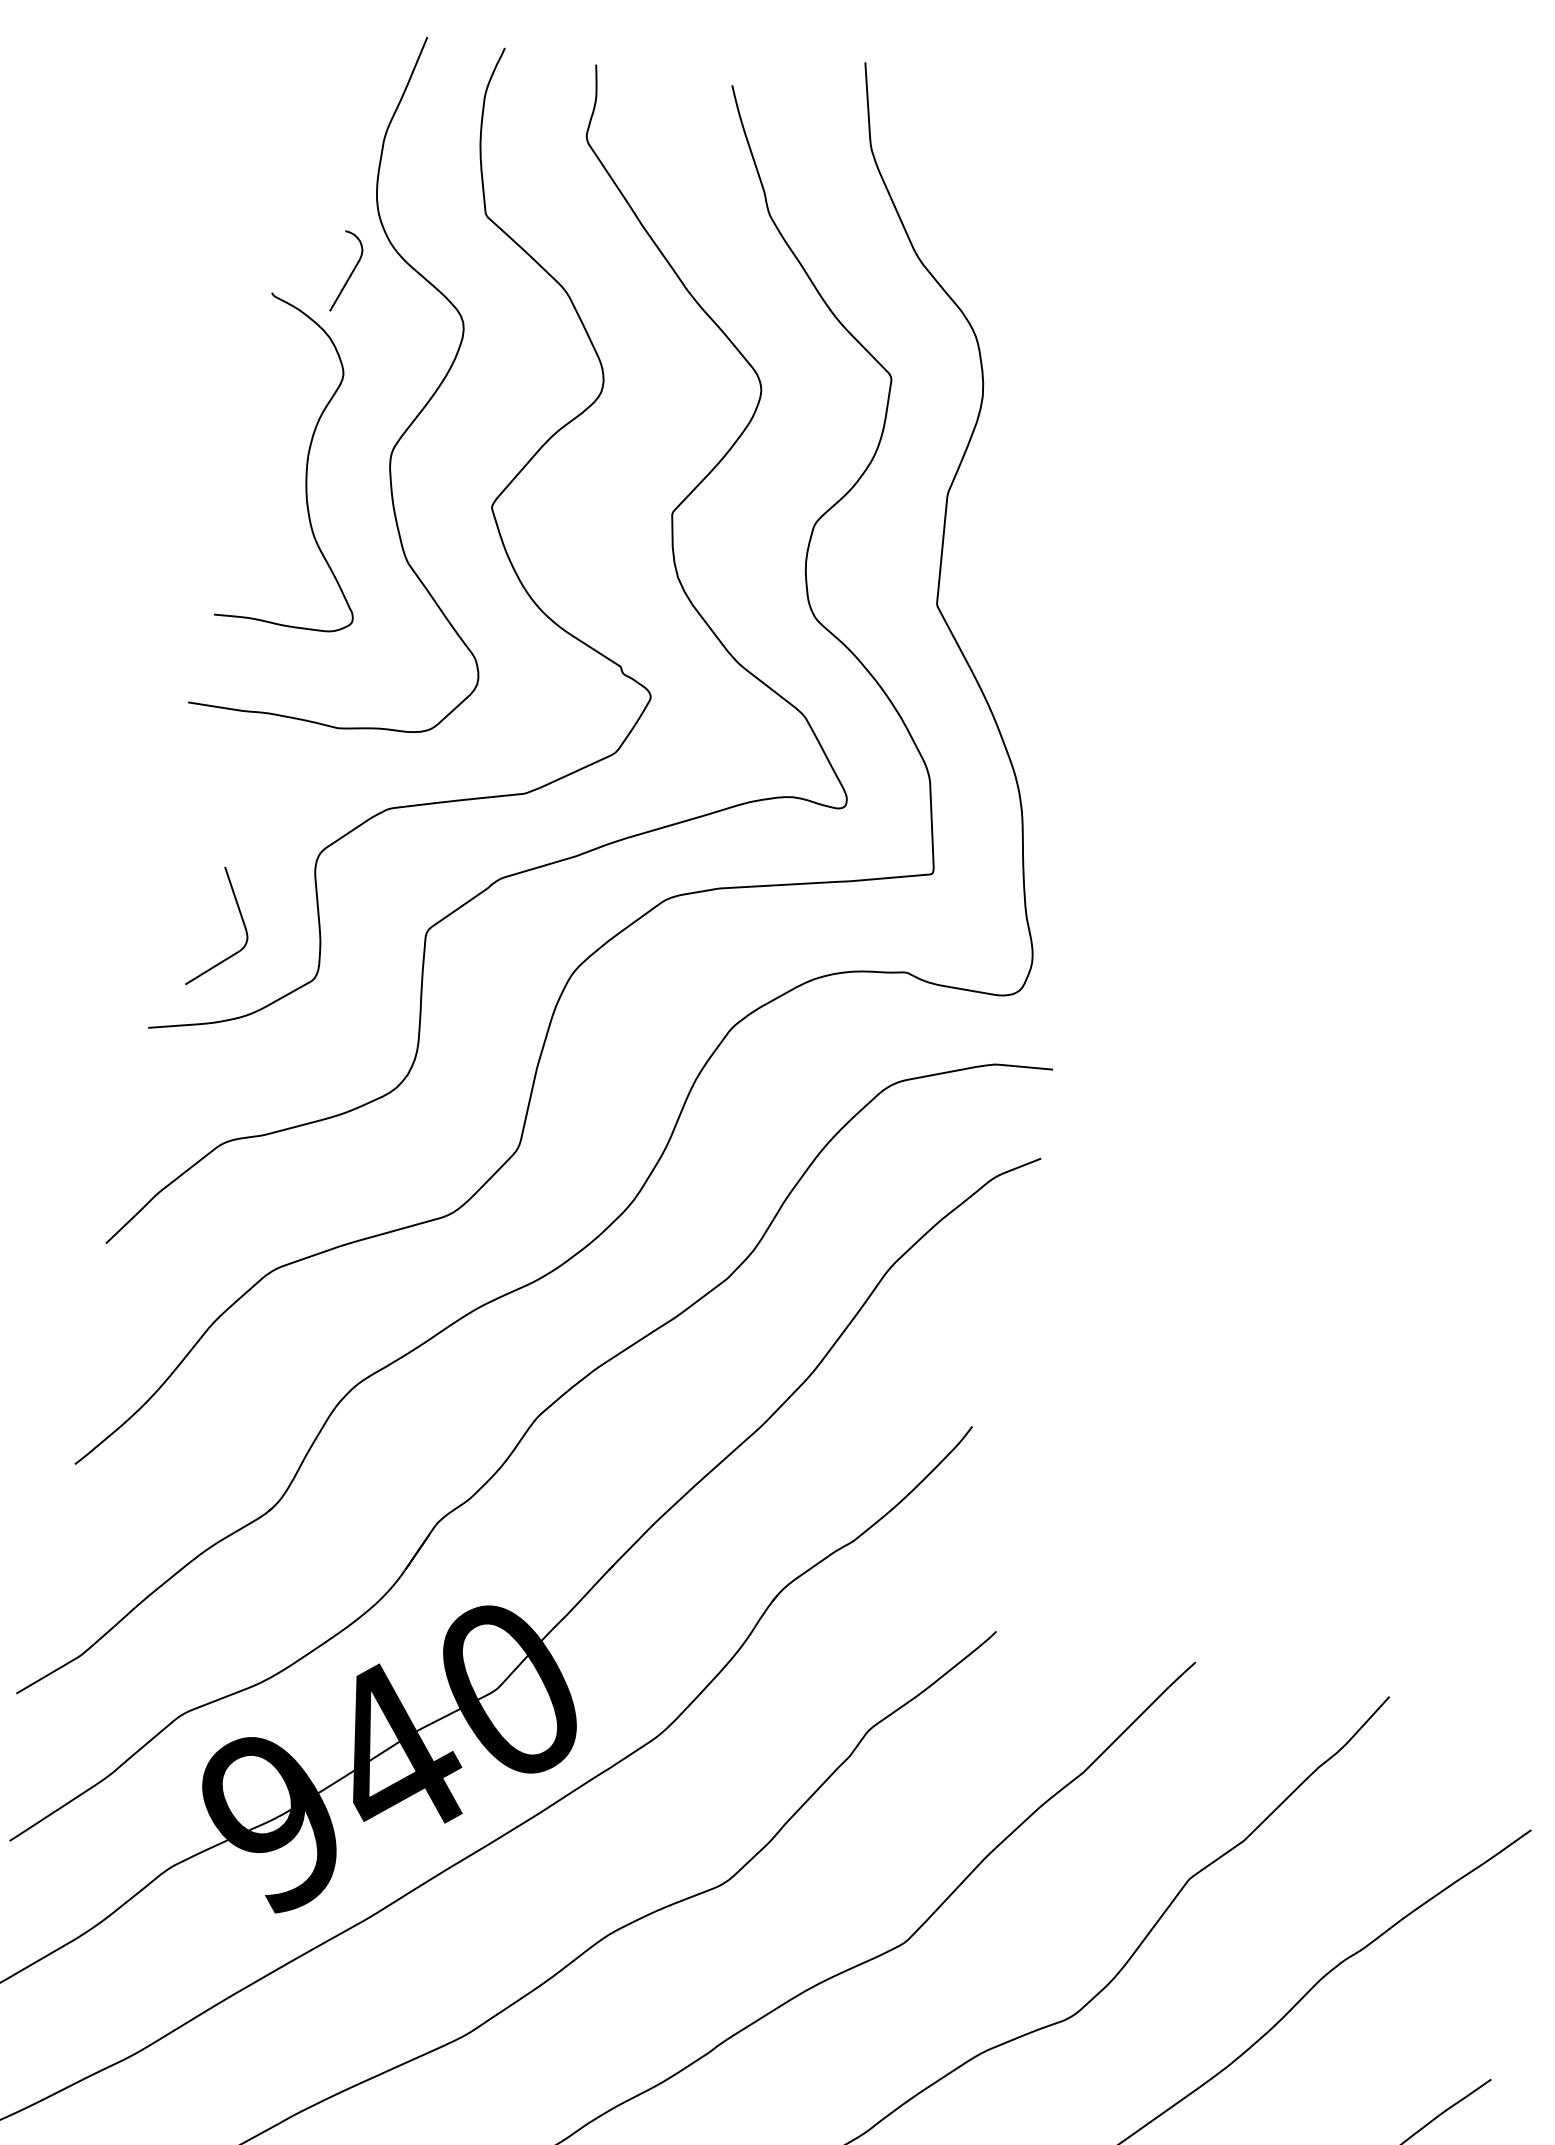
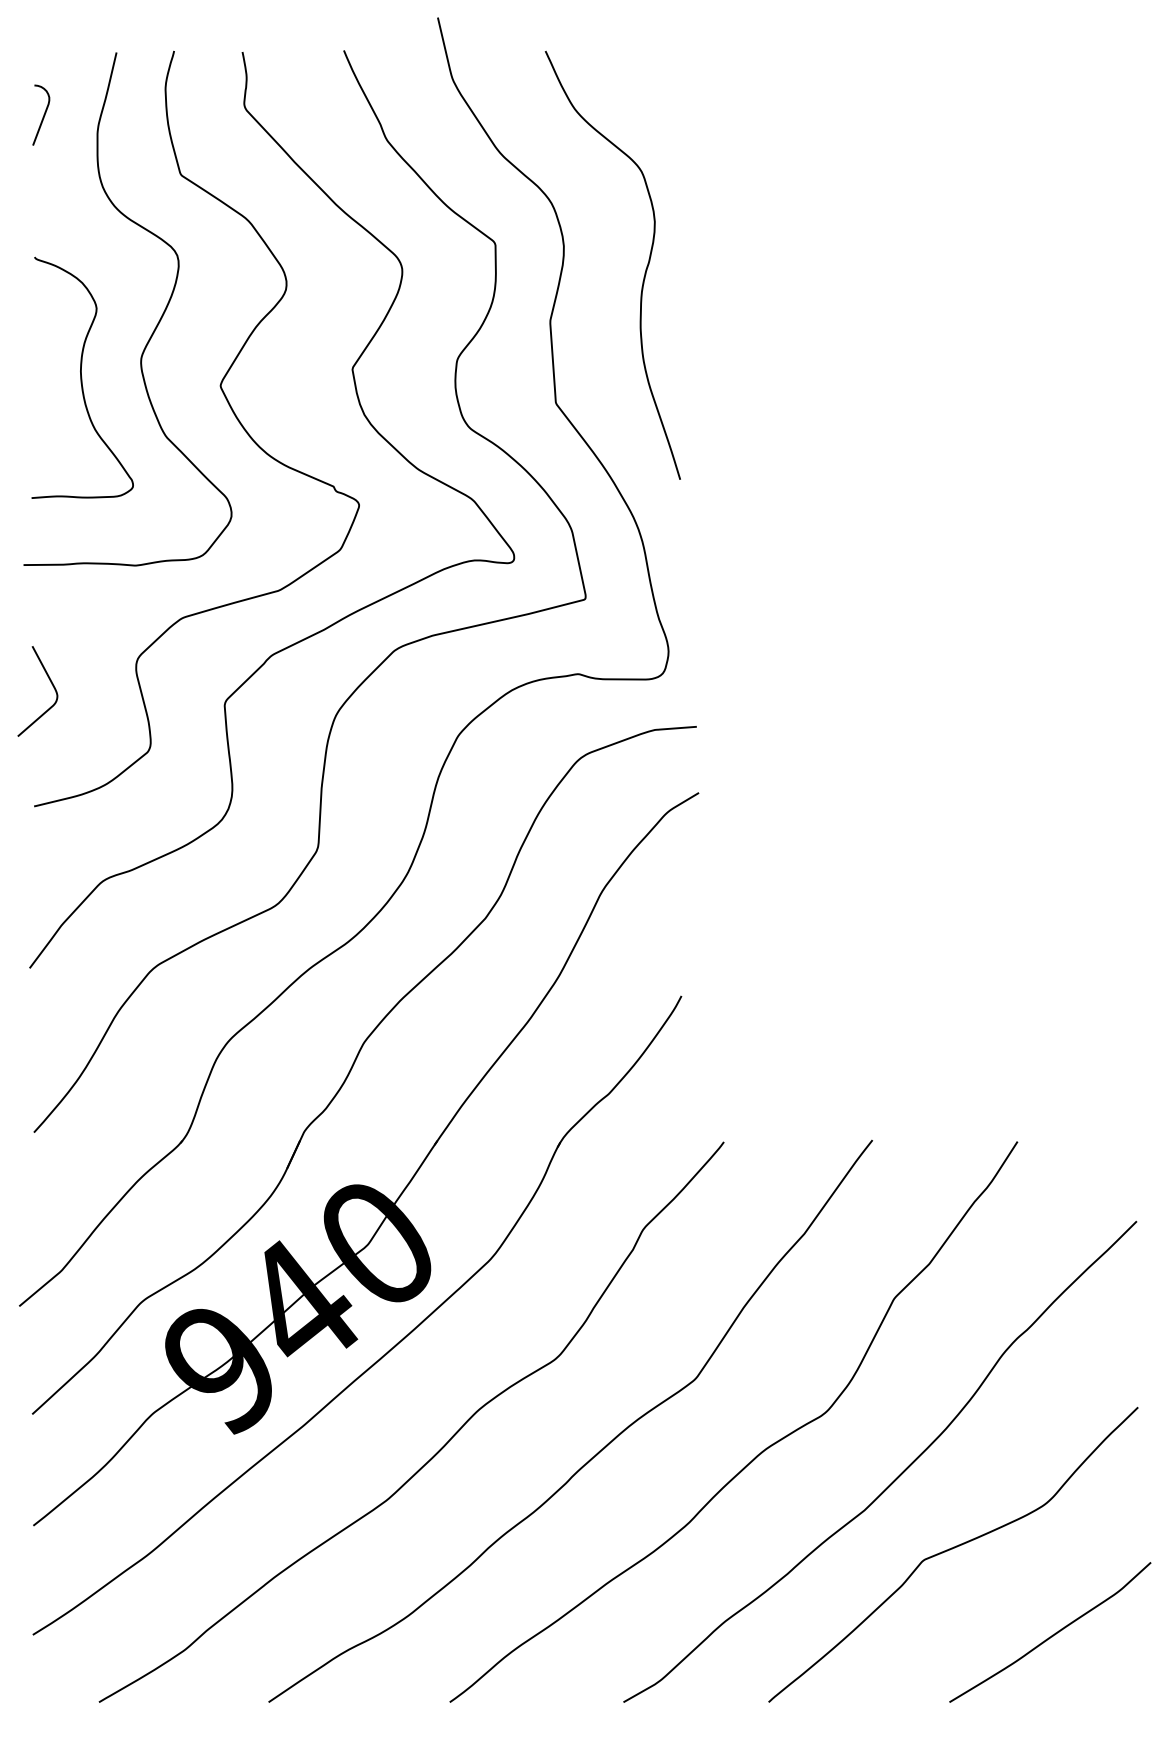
curve: (350, 271) -> (43, 114), moved
curve: (1084, 449) -> (644, 272), added
curve: (242, 922) -> (51, 684), moved

